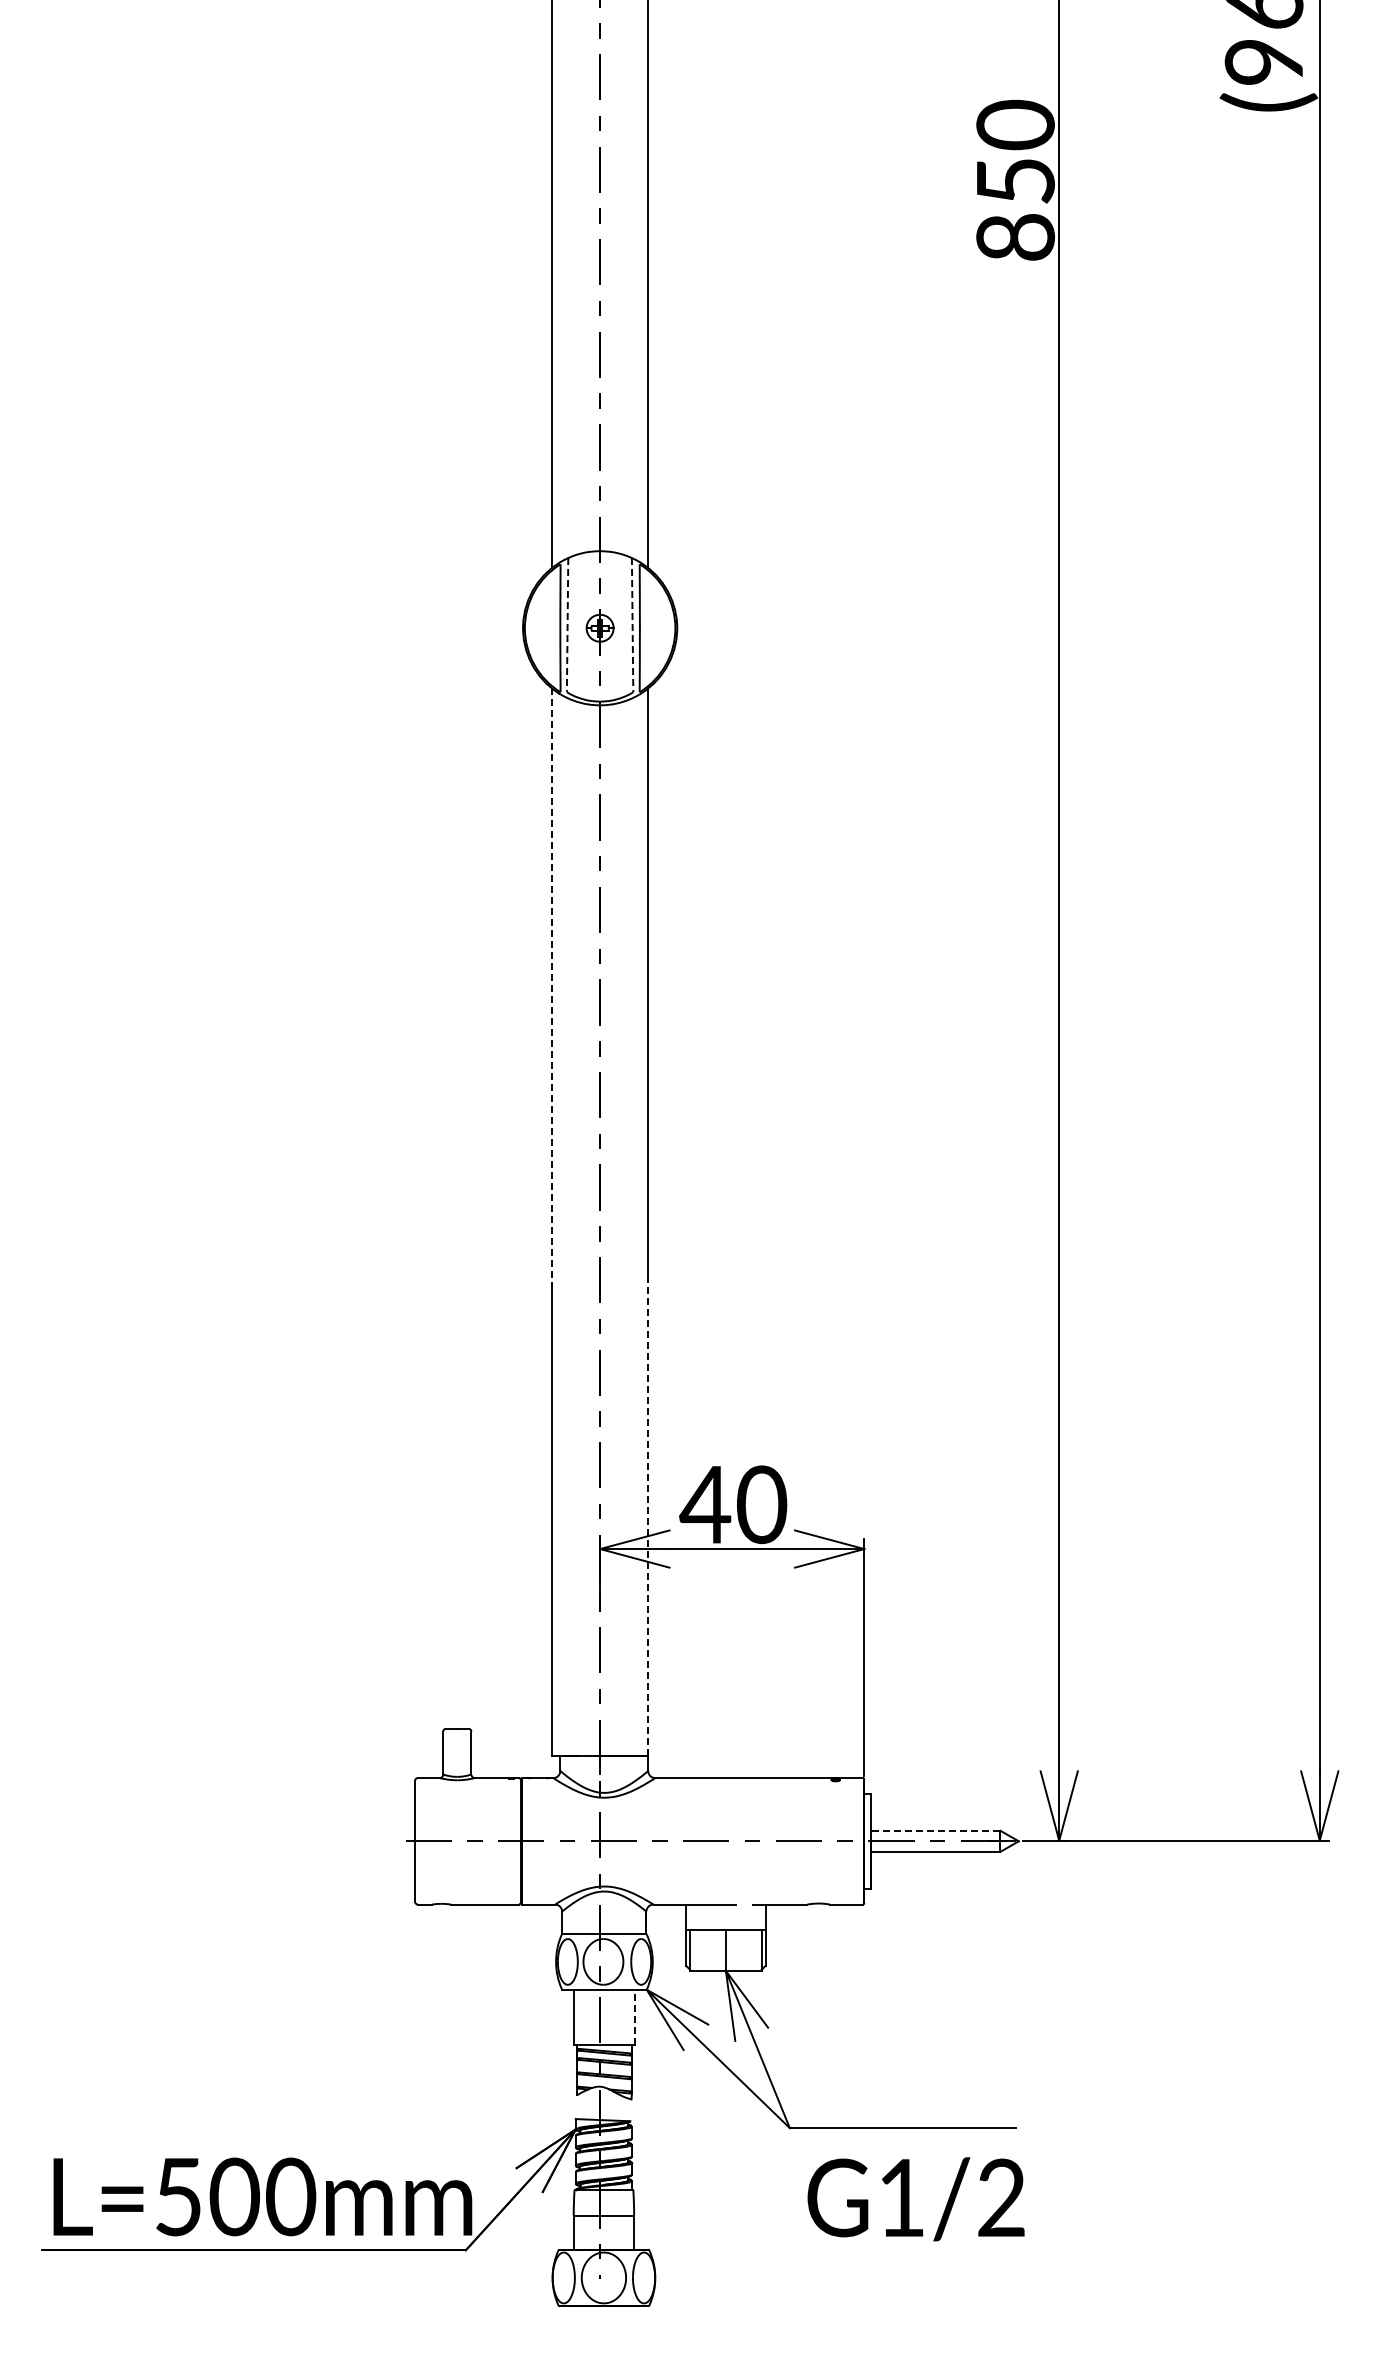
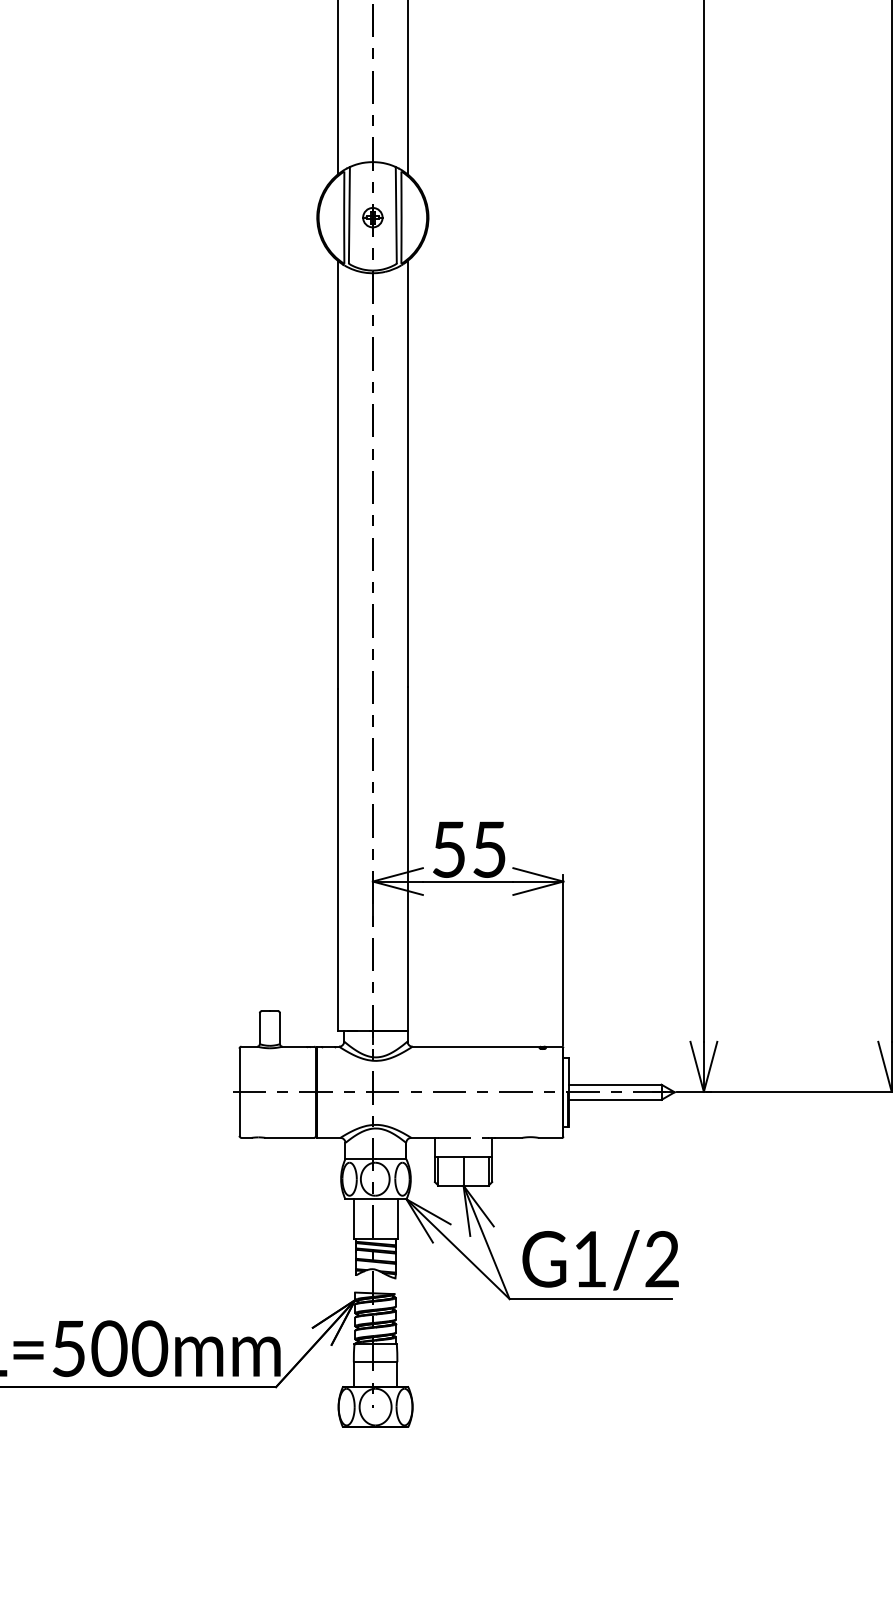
line: (567, 624) -> (349, 214), dashed -> solid
line: (632, 624) -> (396, 214), dashed -> solid
line: (551, 986) -> (337, 475), dashed -> solid
text: (733, 1504) -> (469, 849), 40 -> 55
line: (648, 1517) -> (407, 858), dashed -> solid
line: (935, 1830) -> (614, 1084), dashed -> solid
line: (634, 2017) -> (397, 1219), dashed -> solid
text: (915, 2199) -> (600, 1260), moved

